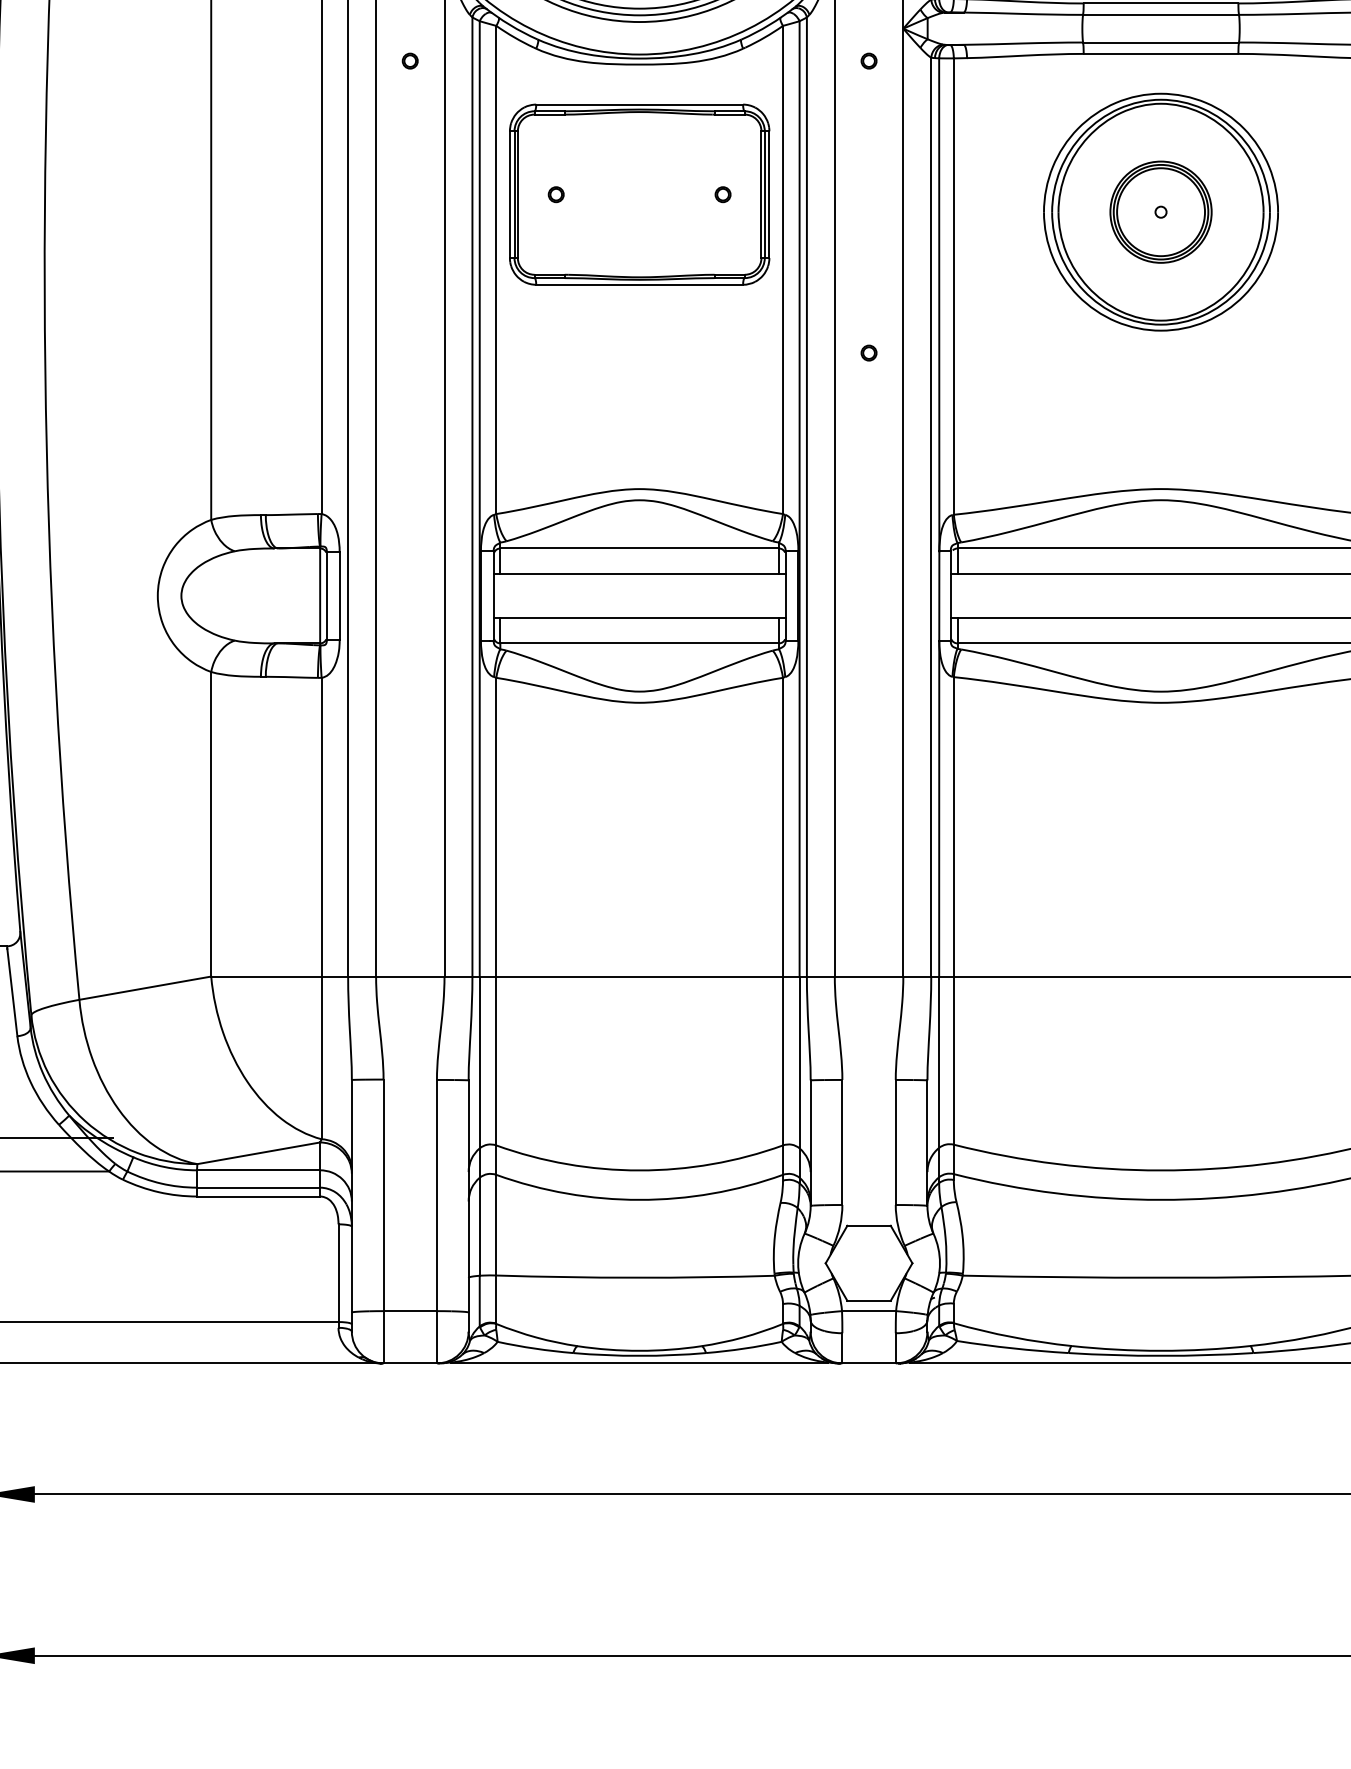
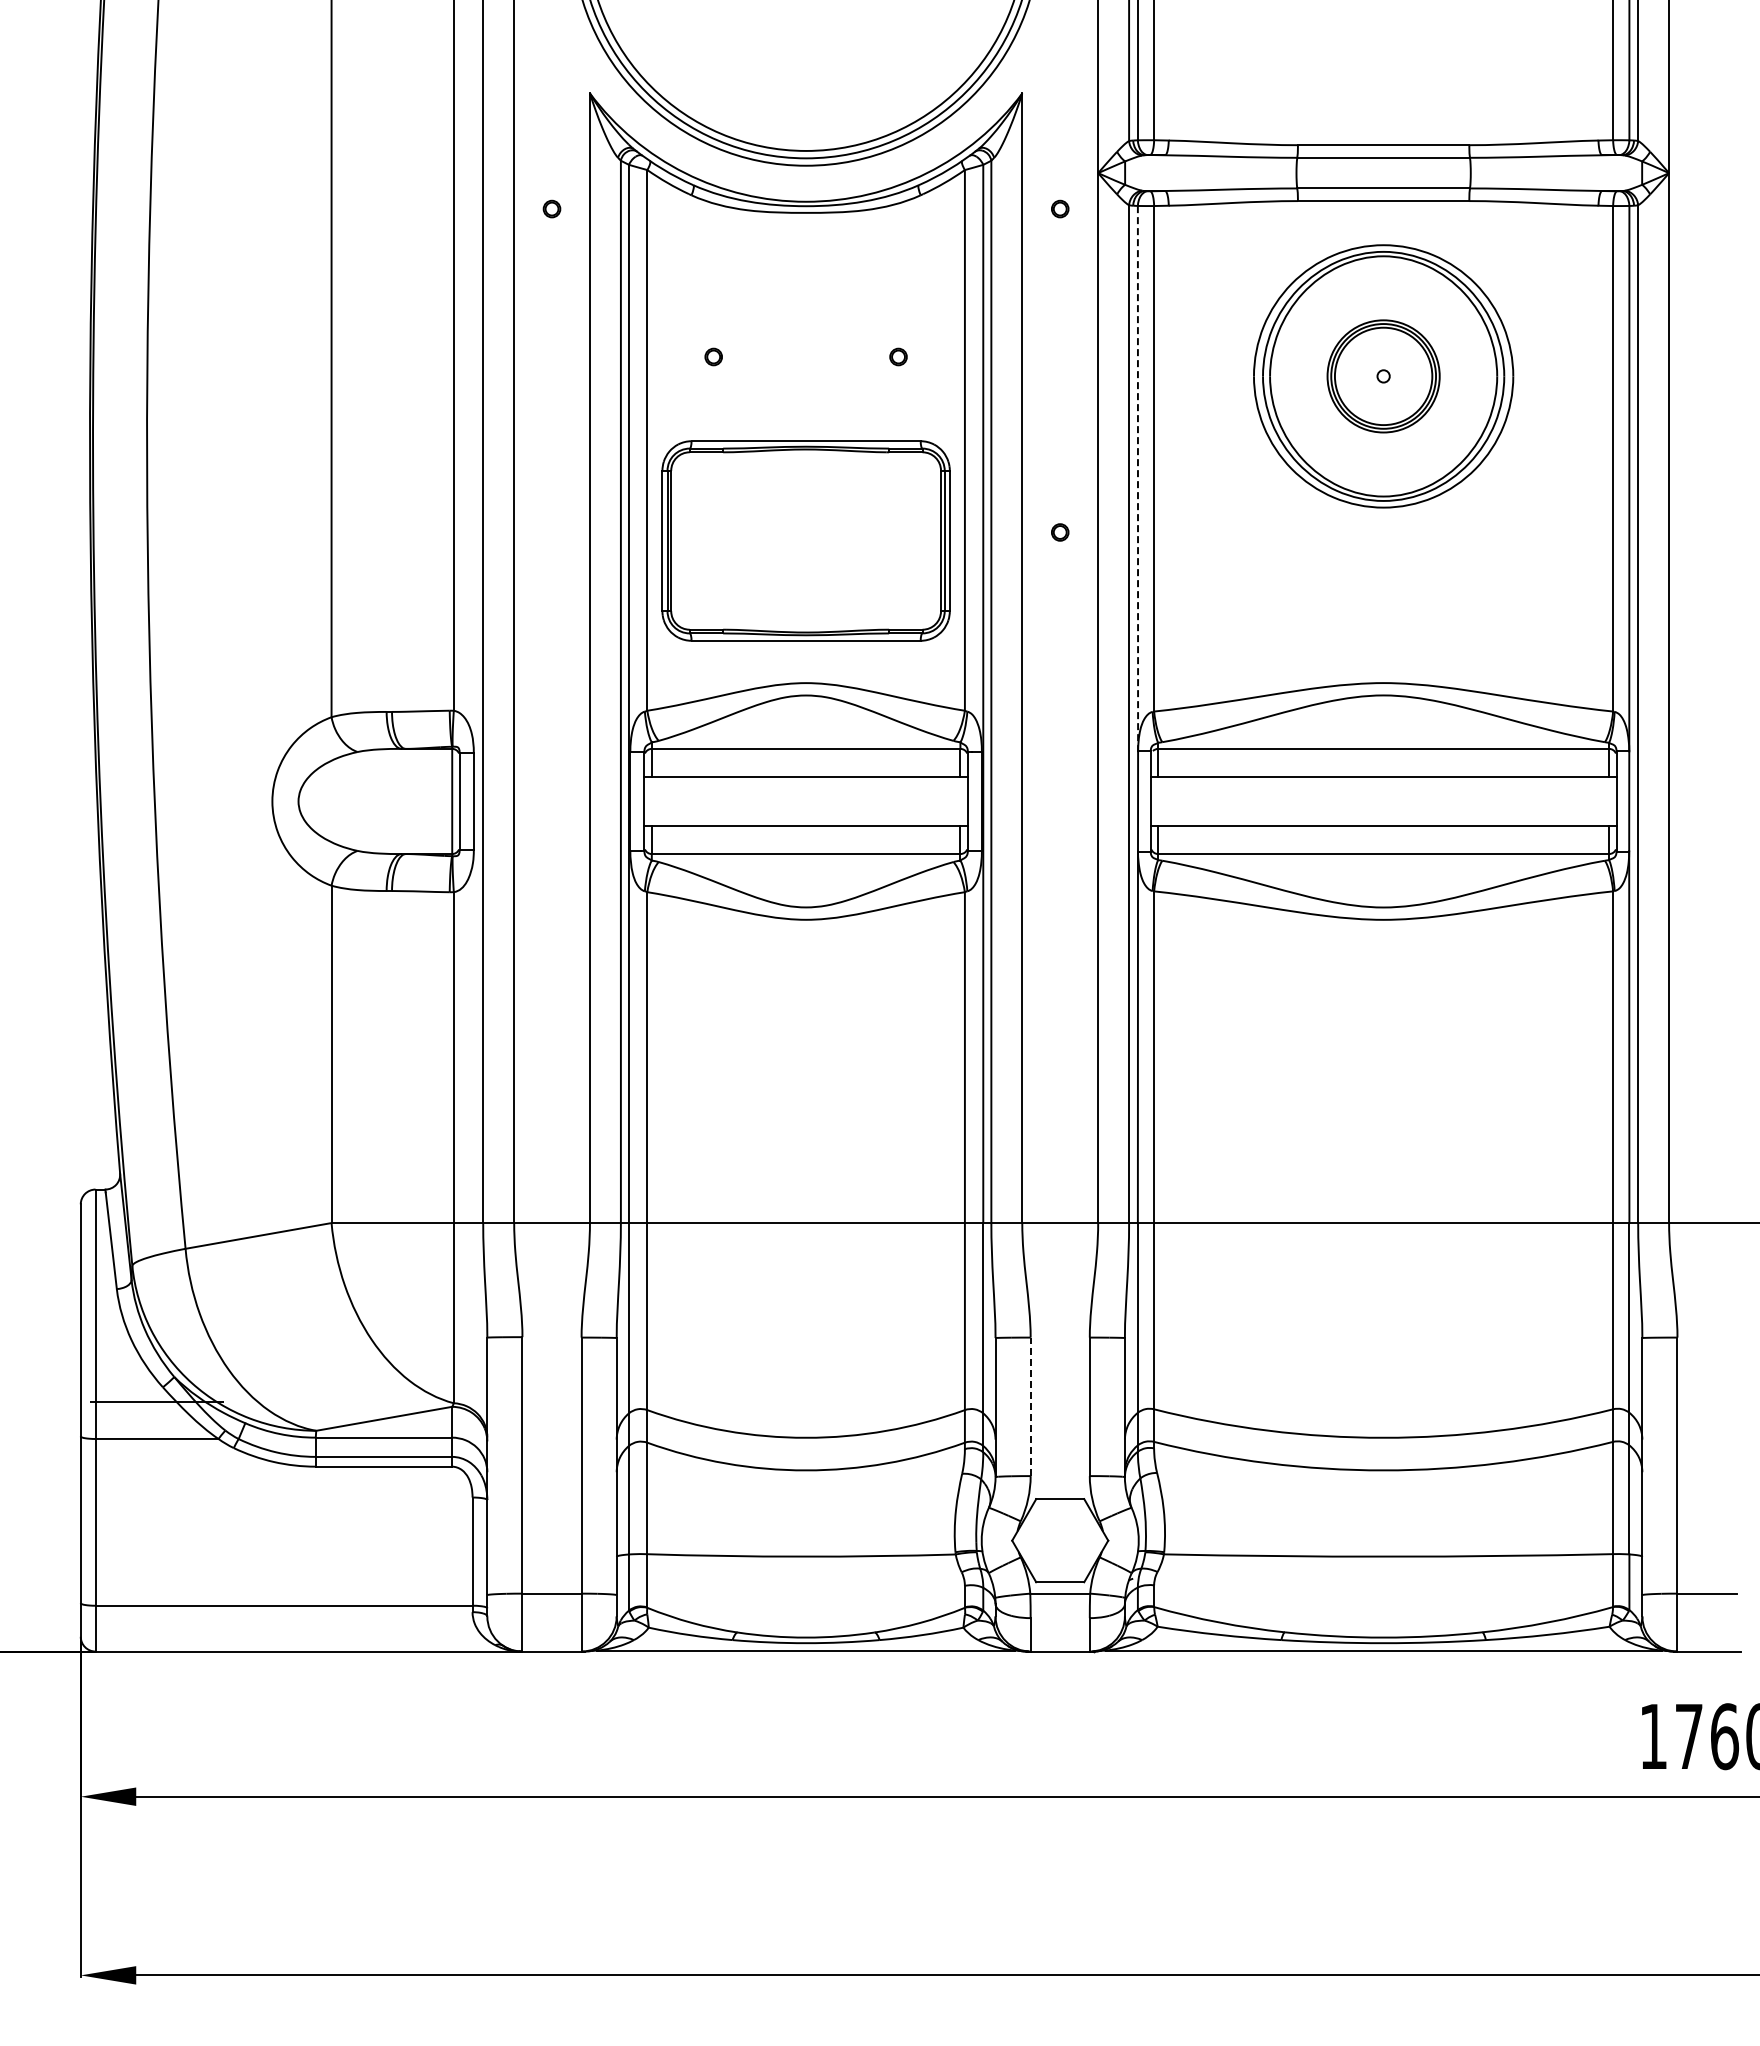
part: (639, 194) -> (805, 540), moved
line: (938, 304) -> (1137, 478), solid -> dashed
line: (842, 1142) -> (1030, 1406), solid -> dashed

